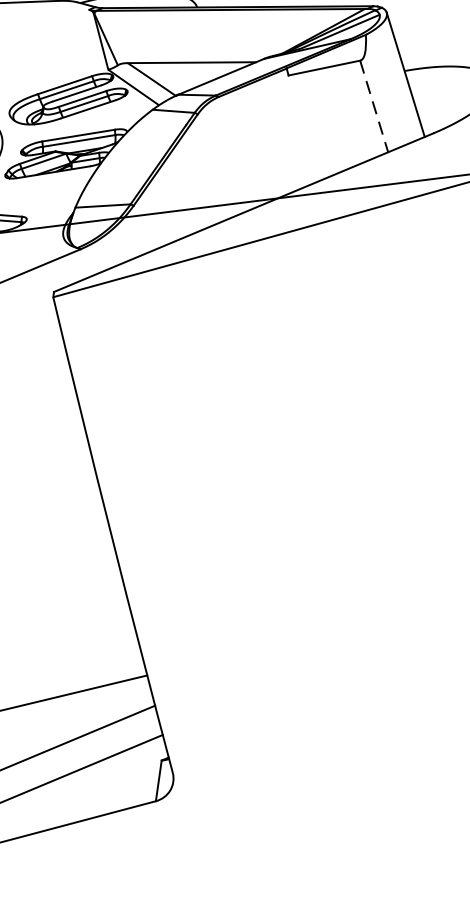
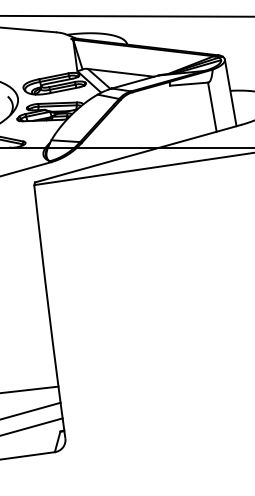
line: (374, 107) -> (212, 107), dashed -> solid

